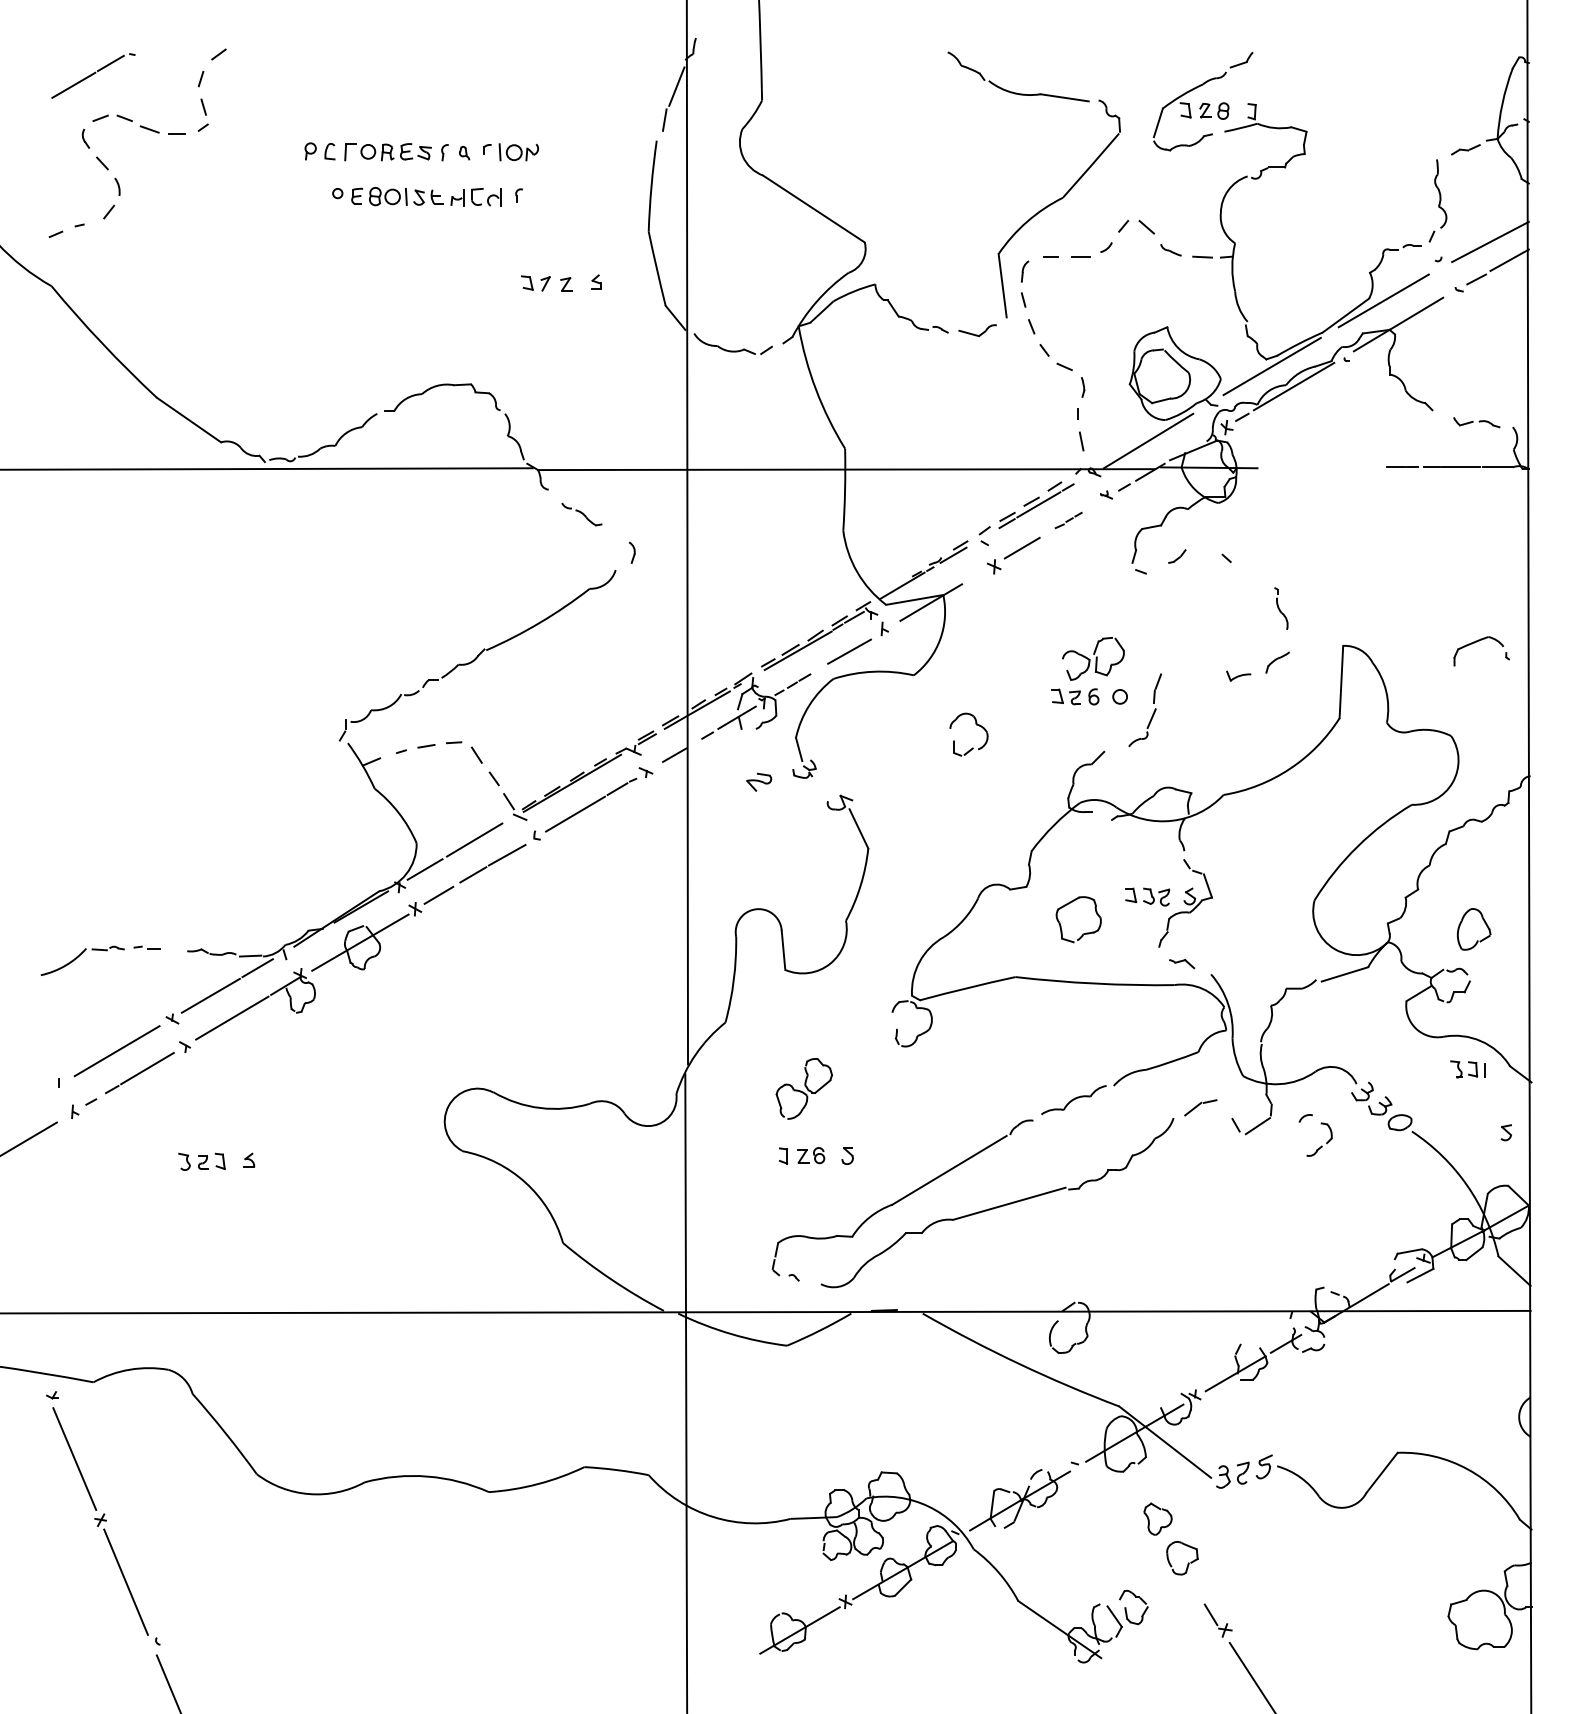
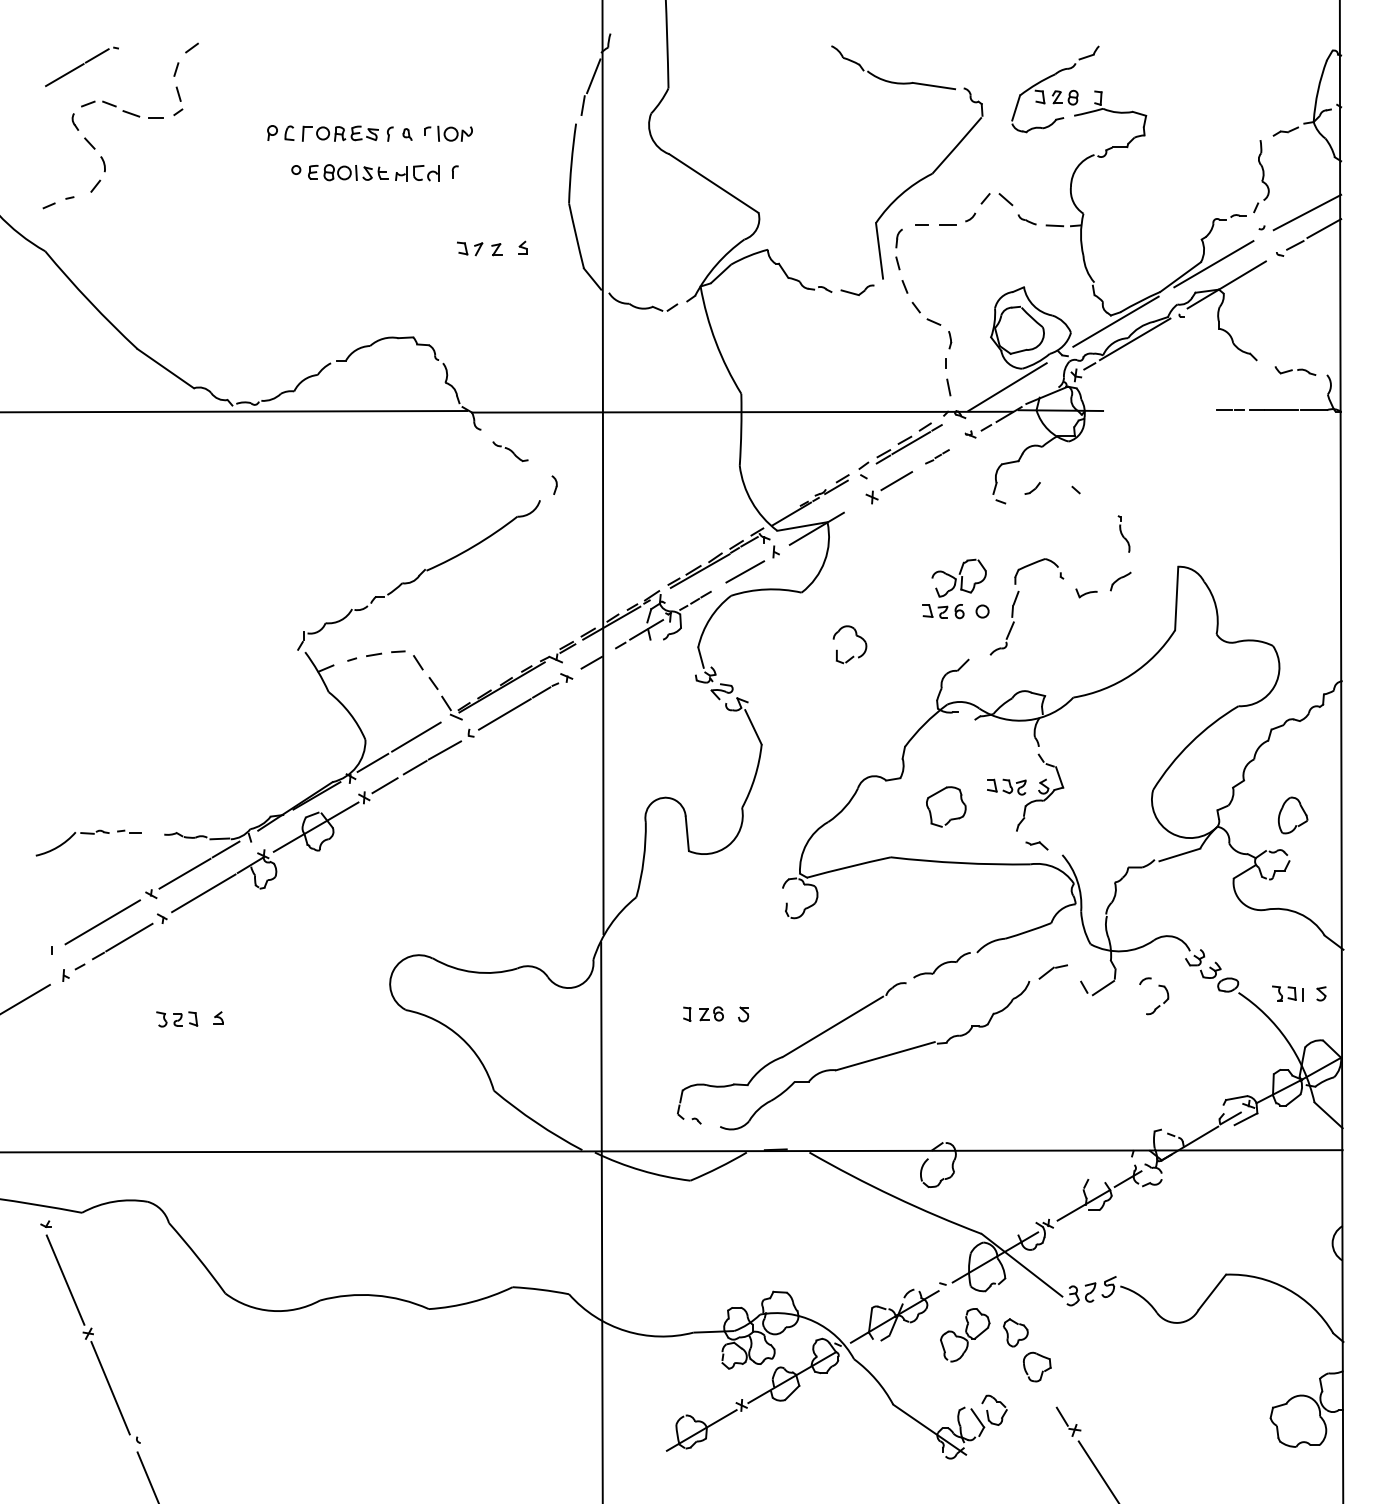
part: (1477, 642) -> (1035, 563), moved
part: (759, 781) -> (722, 691), moved
part: (1467, 1069) -> (1287, 993), moved
part: (804, 1088) -> (965, 1334), moved

